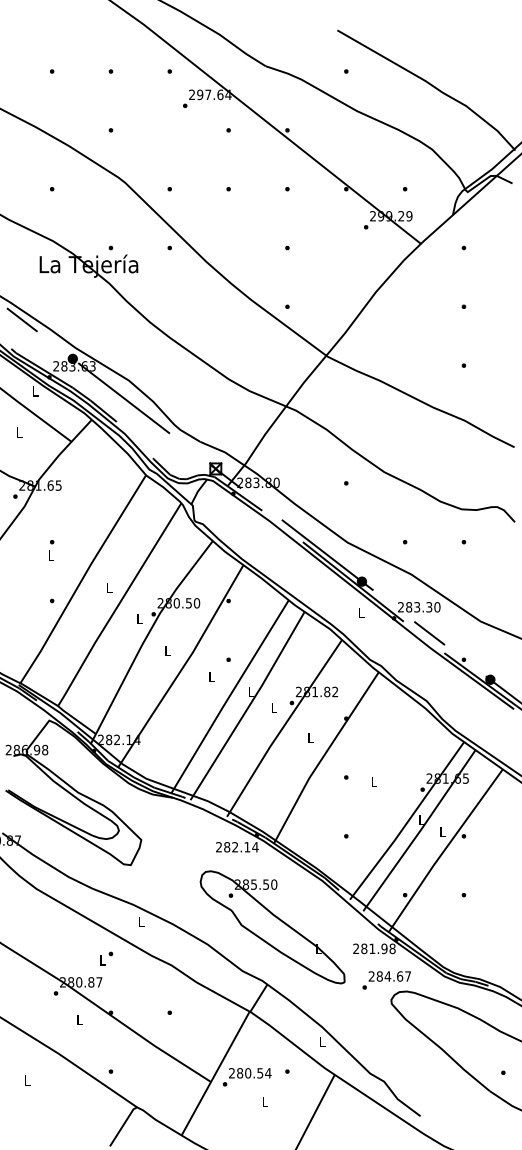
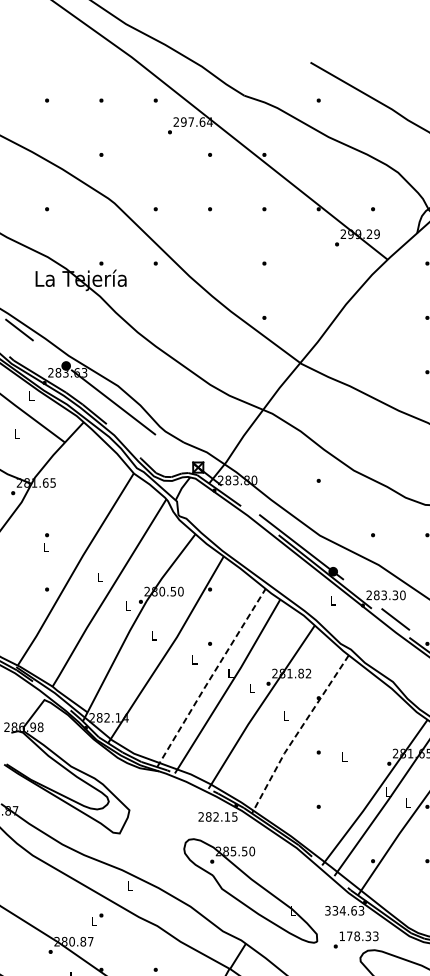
line: (229, 697) -> (210, 678), solid -> dashed
line: (322, 757) -> (296, 734), solid -> dashed
text: (255, 847) -> (234, 817), 282.14 -> 282.15
text: (374, 948) -> (344, 910), 281.98 -> 334.63
text: (389, 976) -> (358, 936), 284.67 -> 178.33

